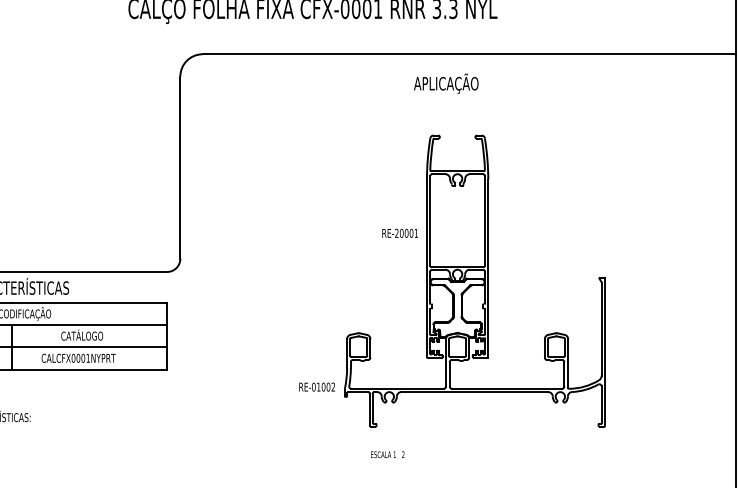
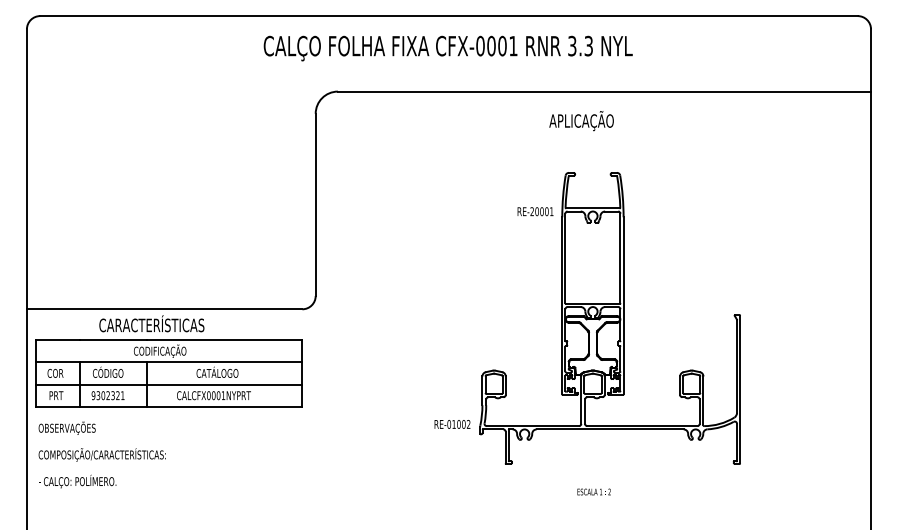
text: (400, 233) -> (535, 211), moved
text: (387, 454) -> (593, 491), moved

